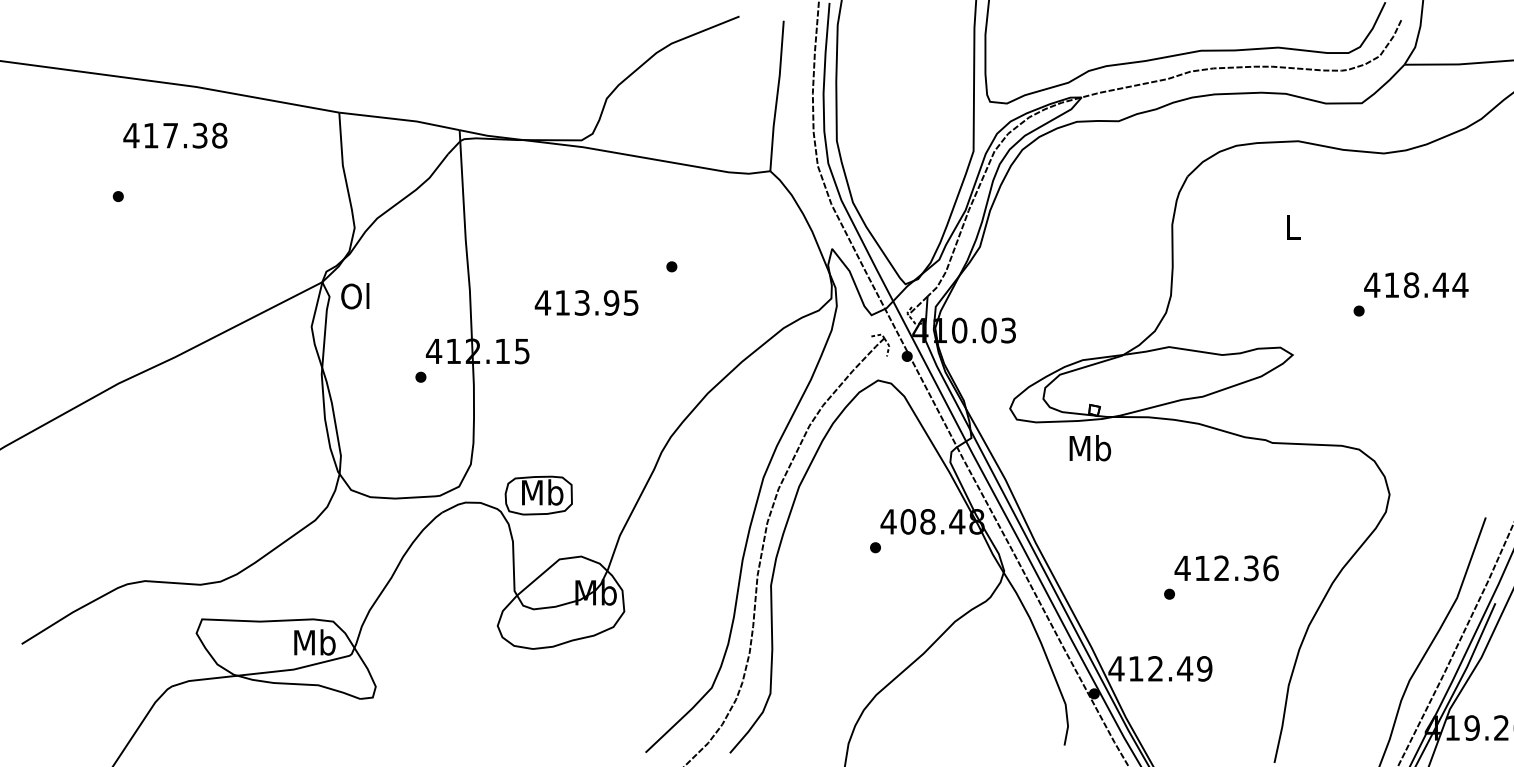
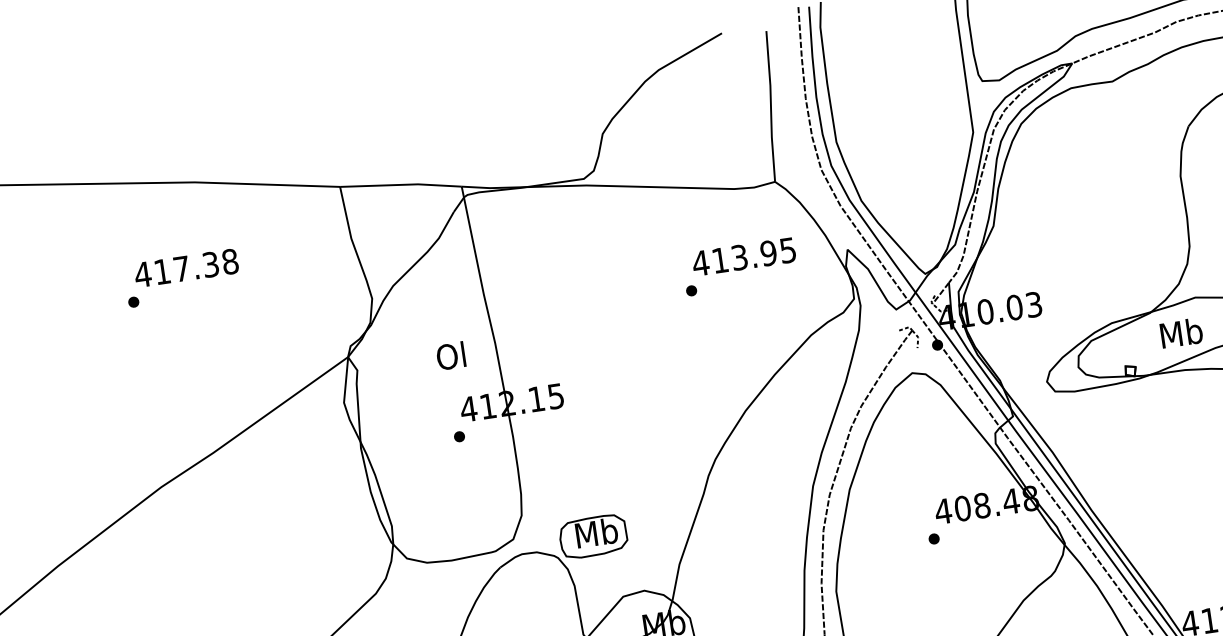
text: (175, 135) -> (186, 268), moved
text: (355, 296) -> (451, 356), moved
text: (586, 302) -> (743, 256), moved
text: (1090, 448) -> (1181, 333), moved

